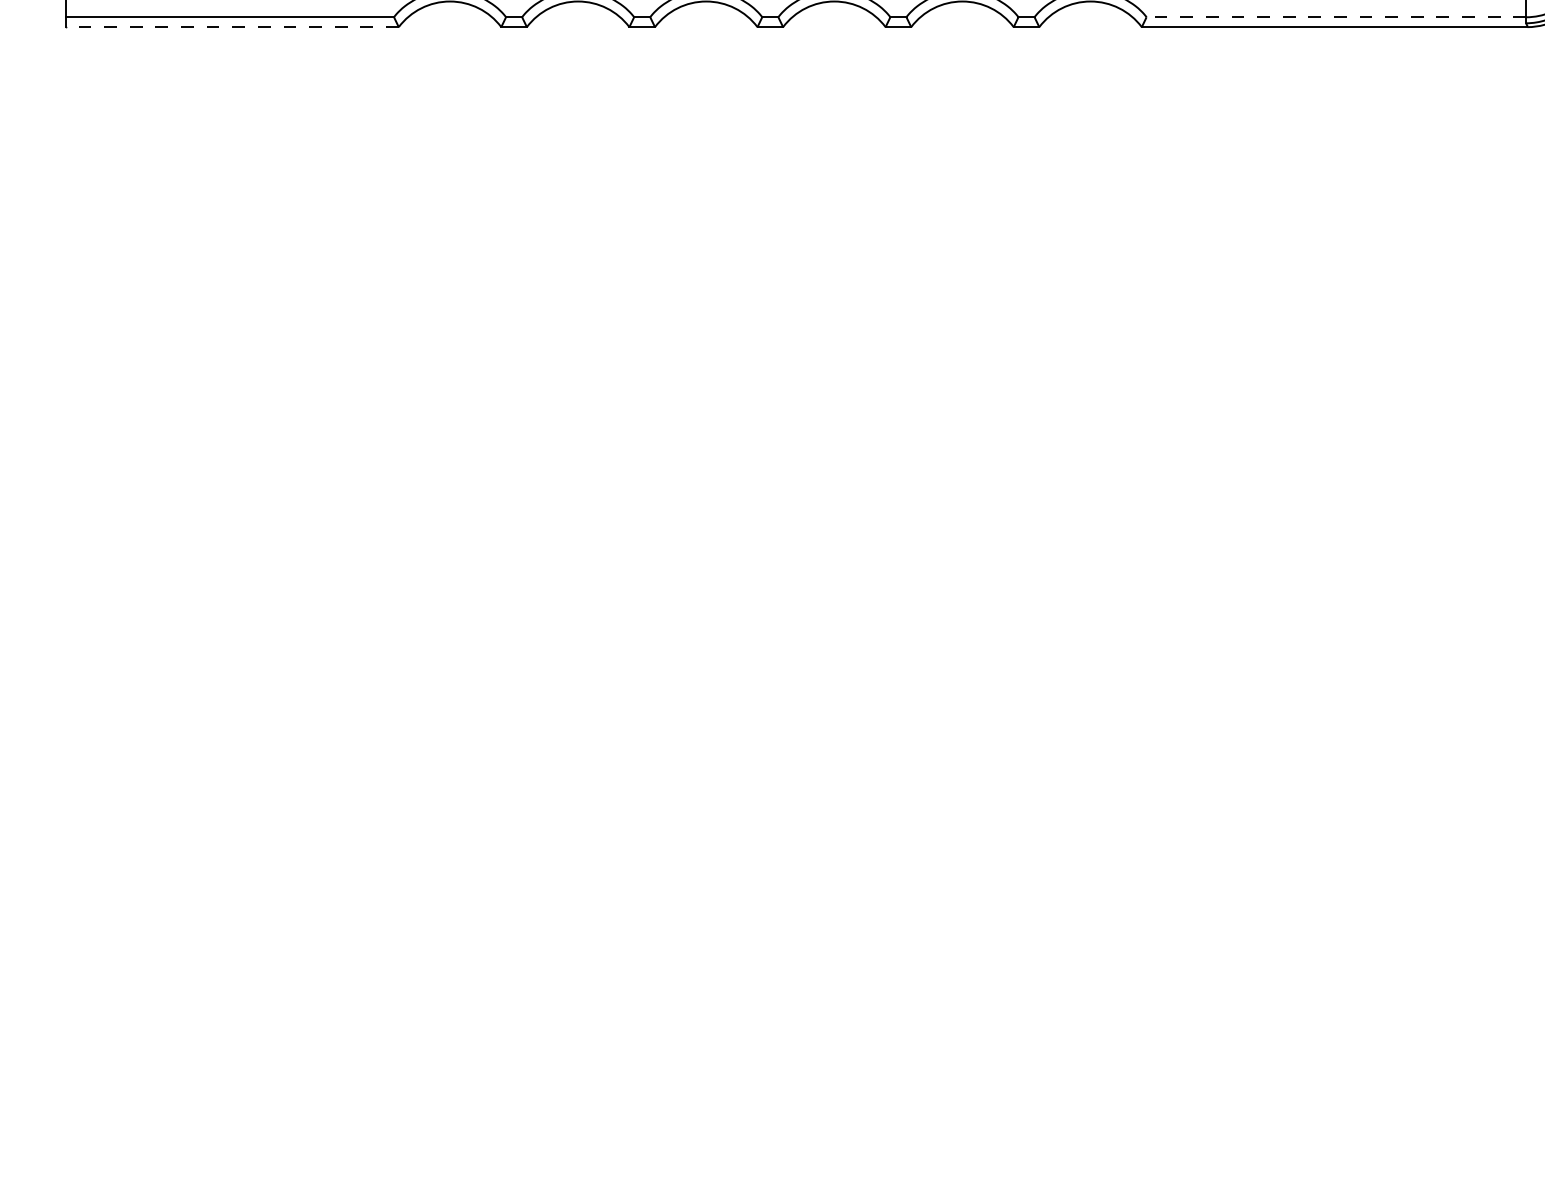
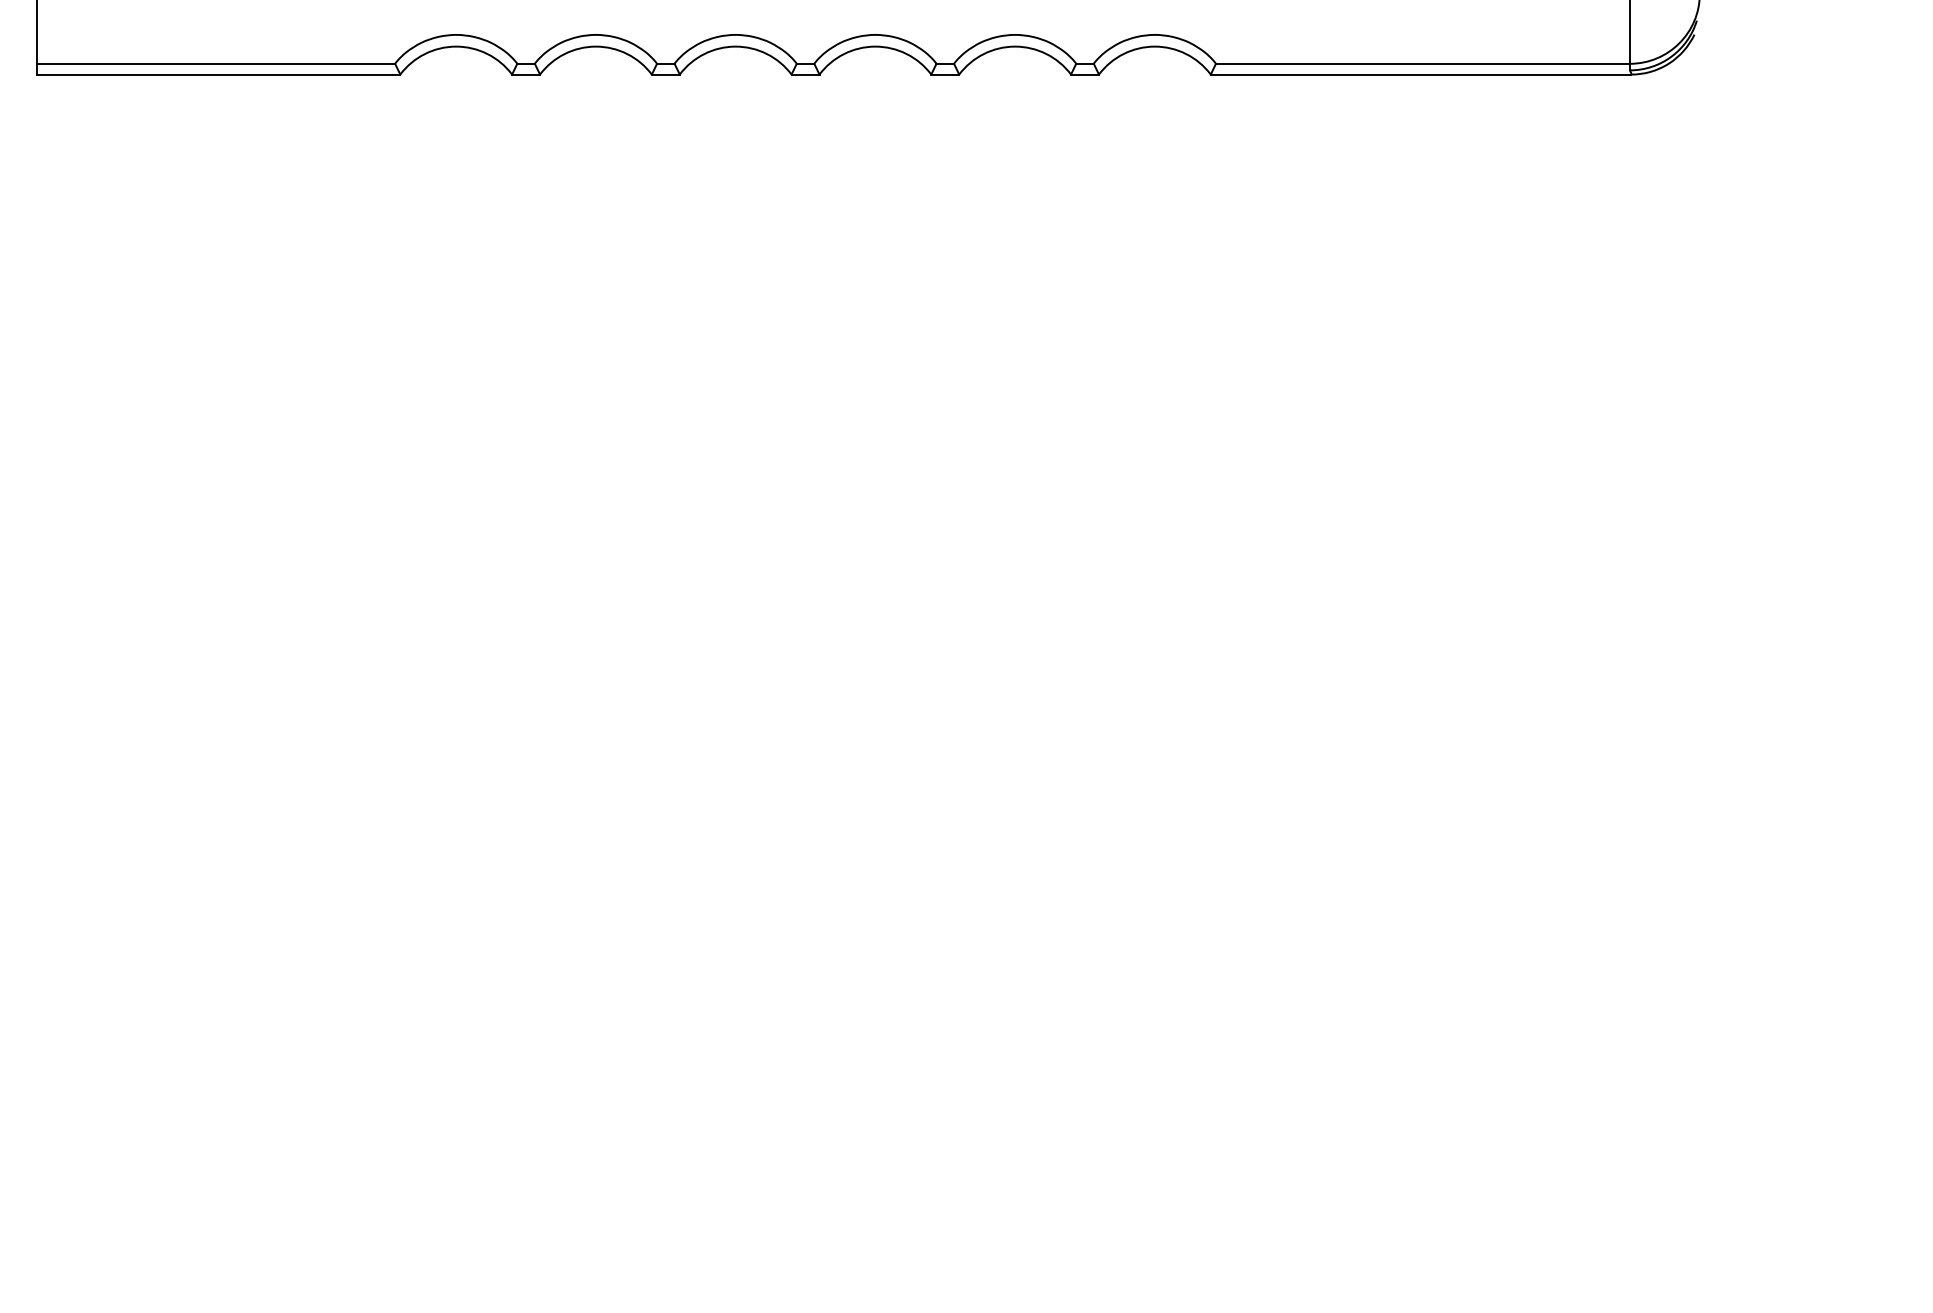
line: (1335, 16) -> (1422, 63), dashed -> solid
line: (232, 27) -> (218, 74), dashed -> solid

